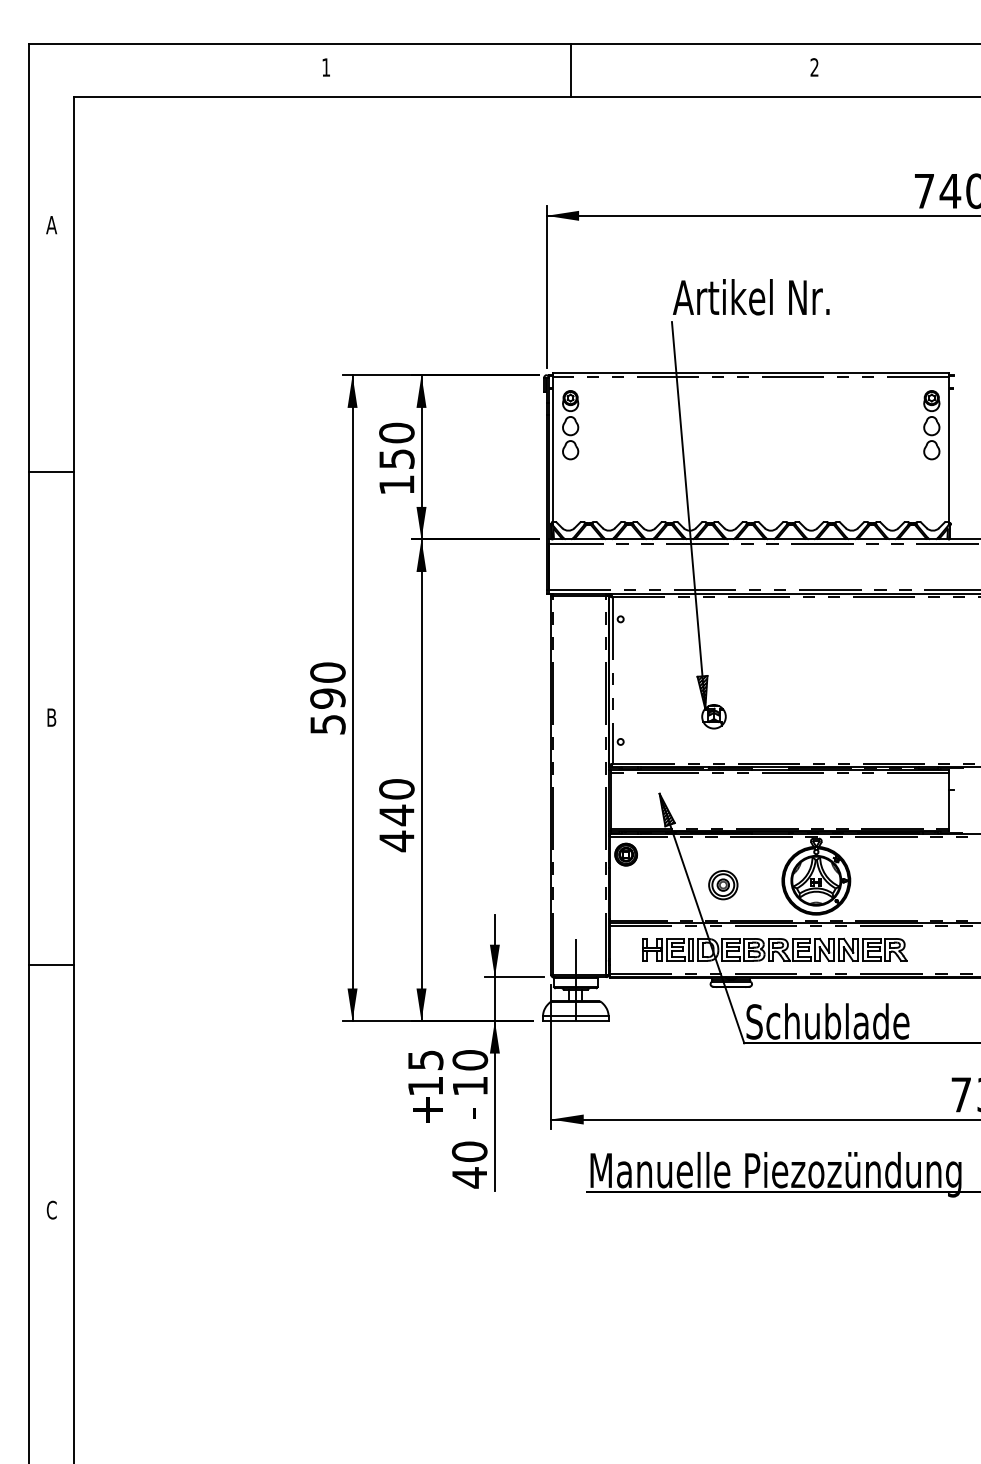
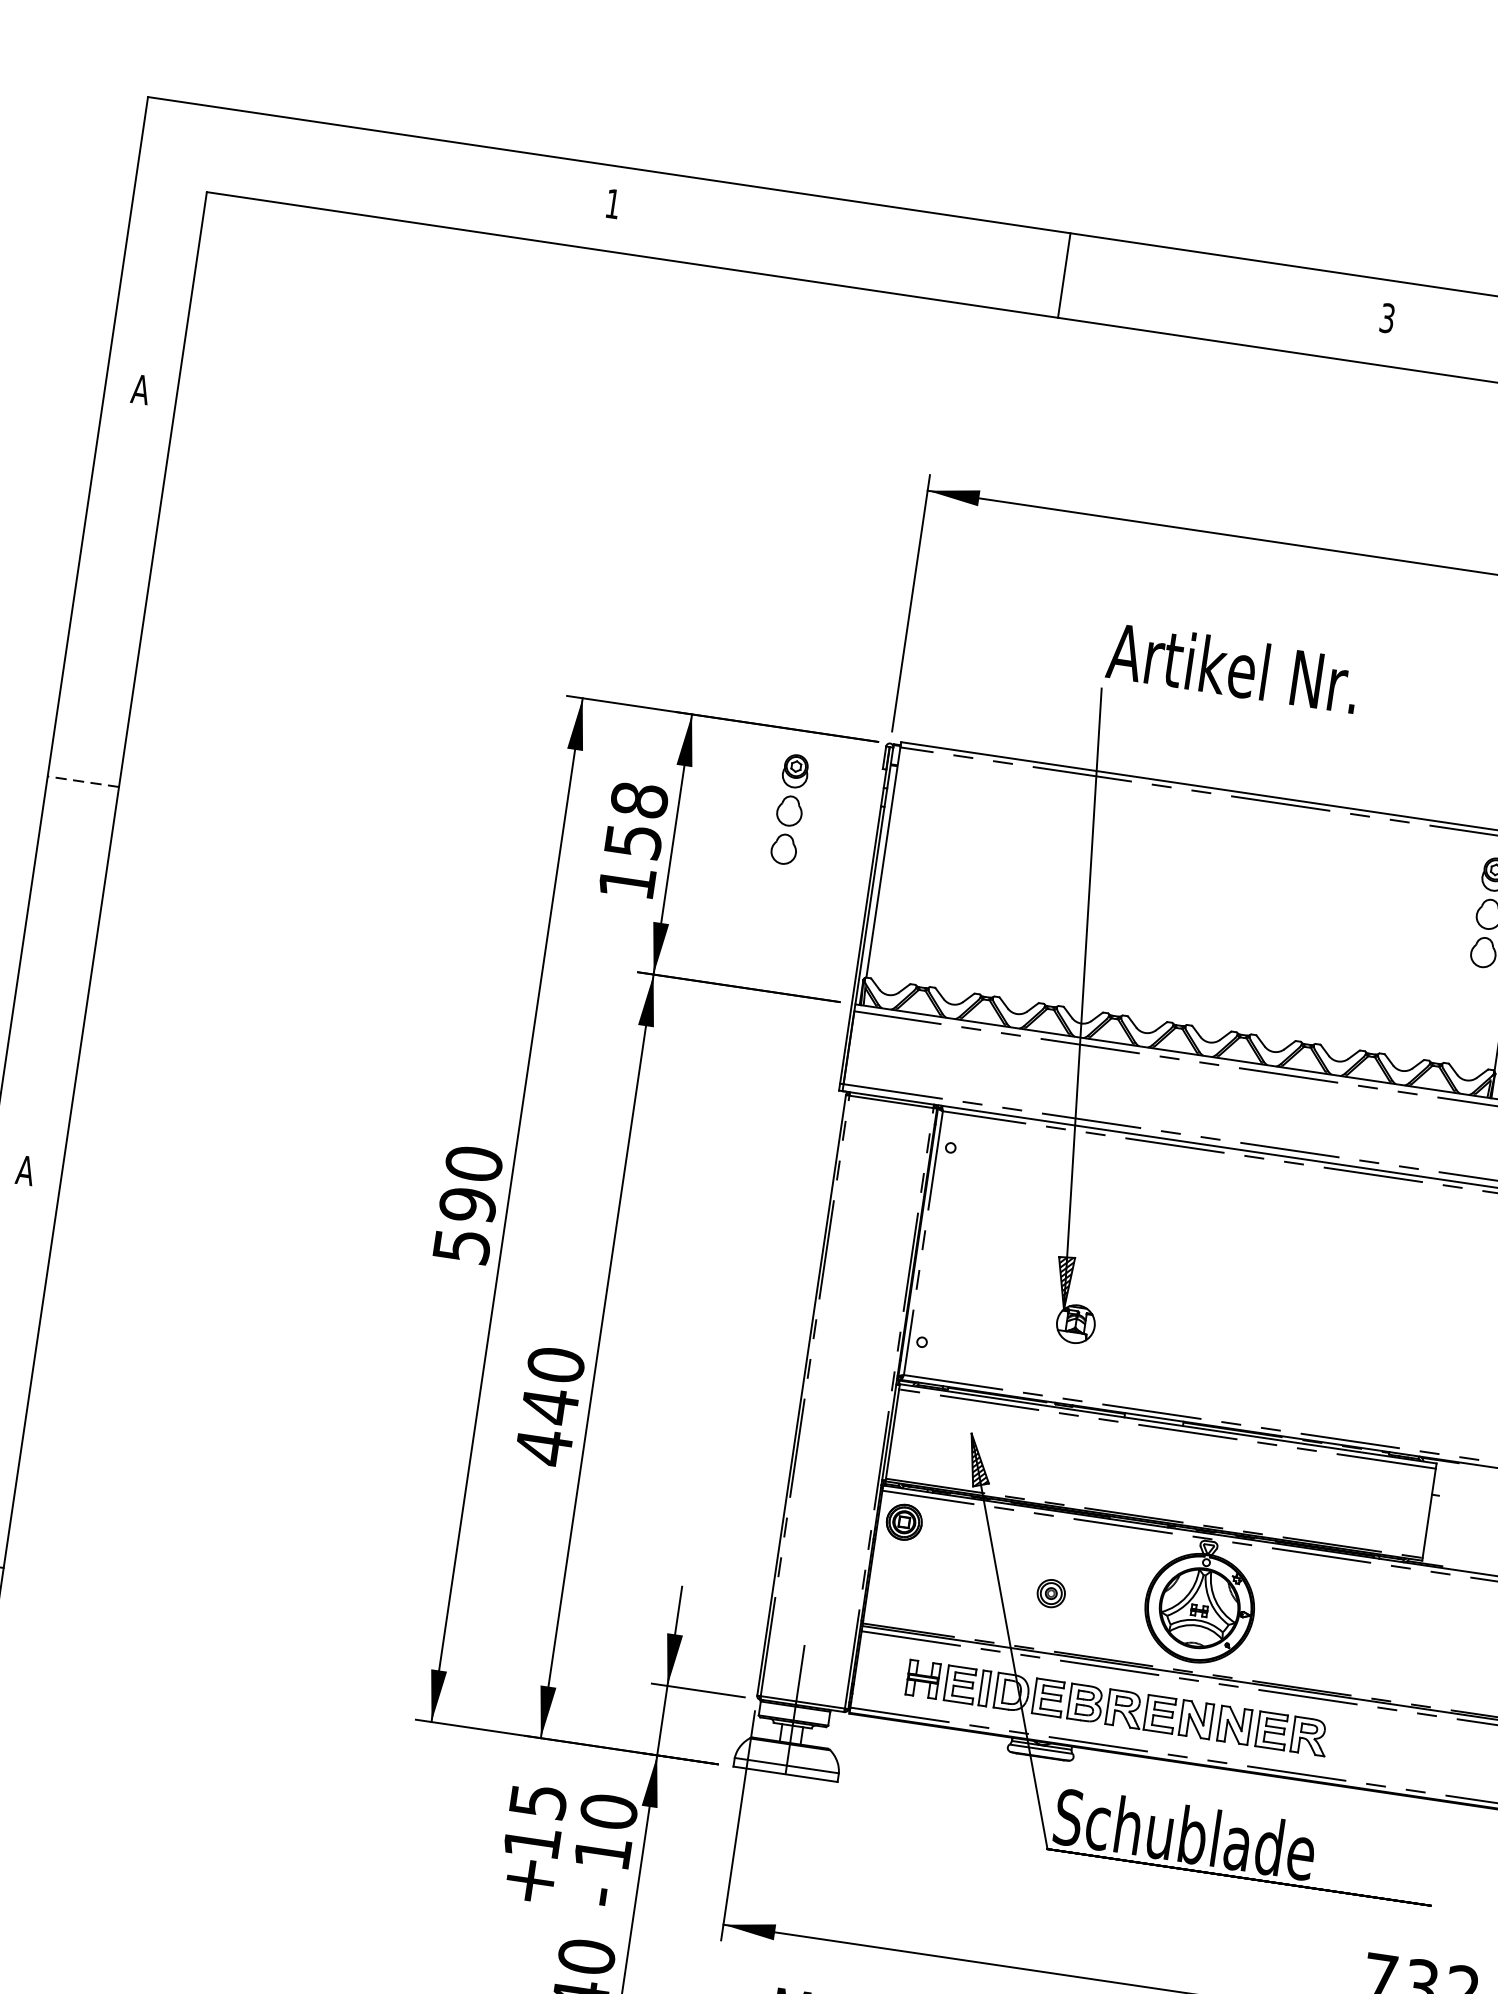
text: (814, 67) -> (1387, 318), 2 -> 3
line: (571, 70) -> (1064, 275), moved
part: (570, 425) -> (789, 810), moved
text: (396, 432) -> (639, 799), 150 -> 158
line: (51, 472) -> (82, 781), solid -> dashed
text: (51, 717) -> (25, 1170), B -> A
part: (723, 885) -> (1051, 1593), size x0.6

